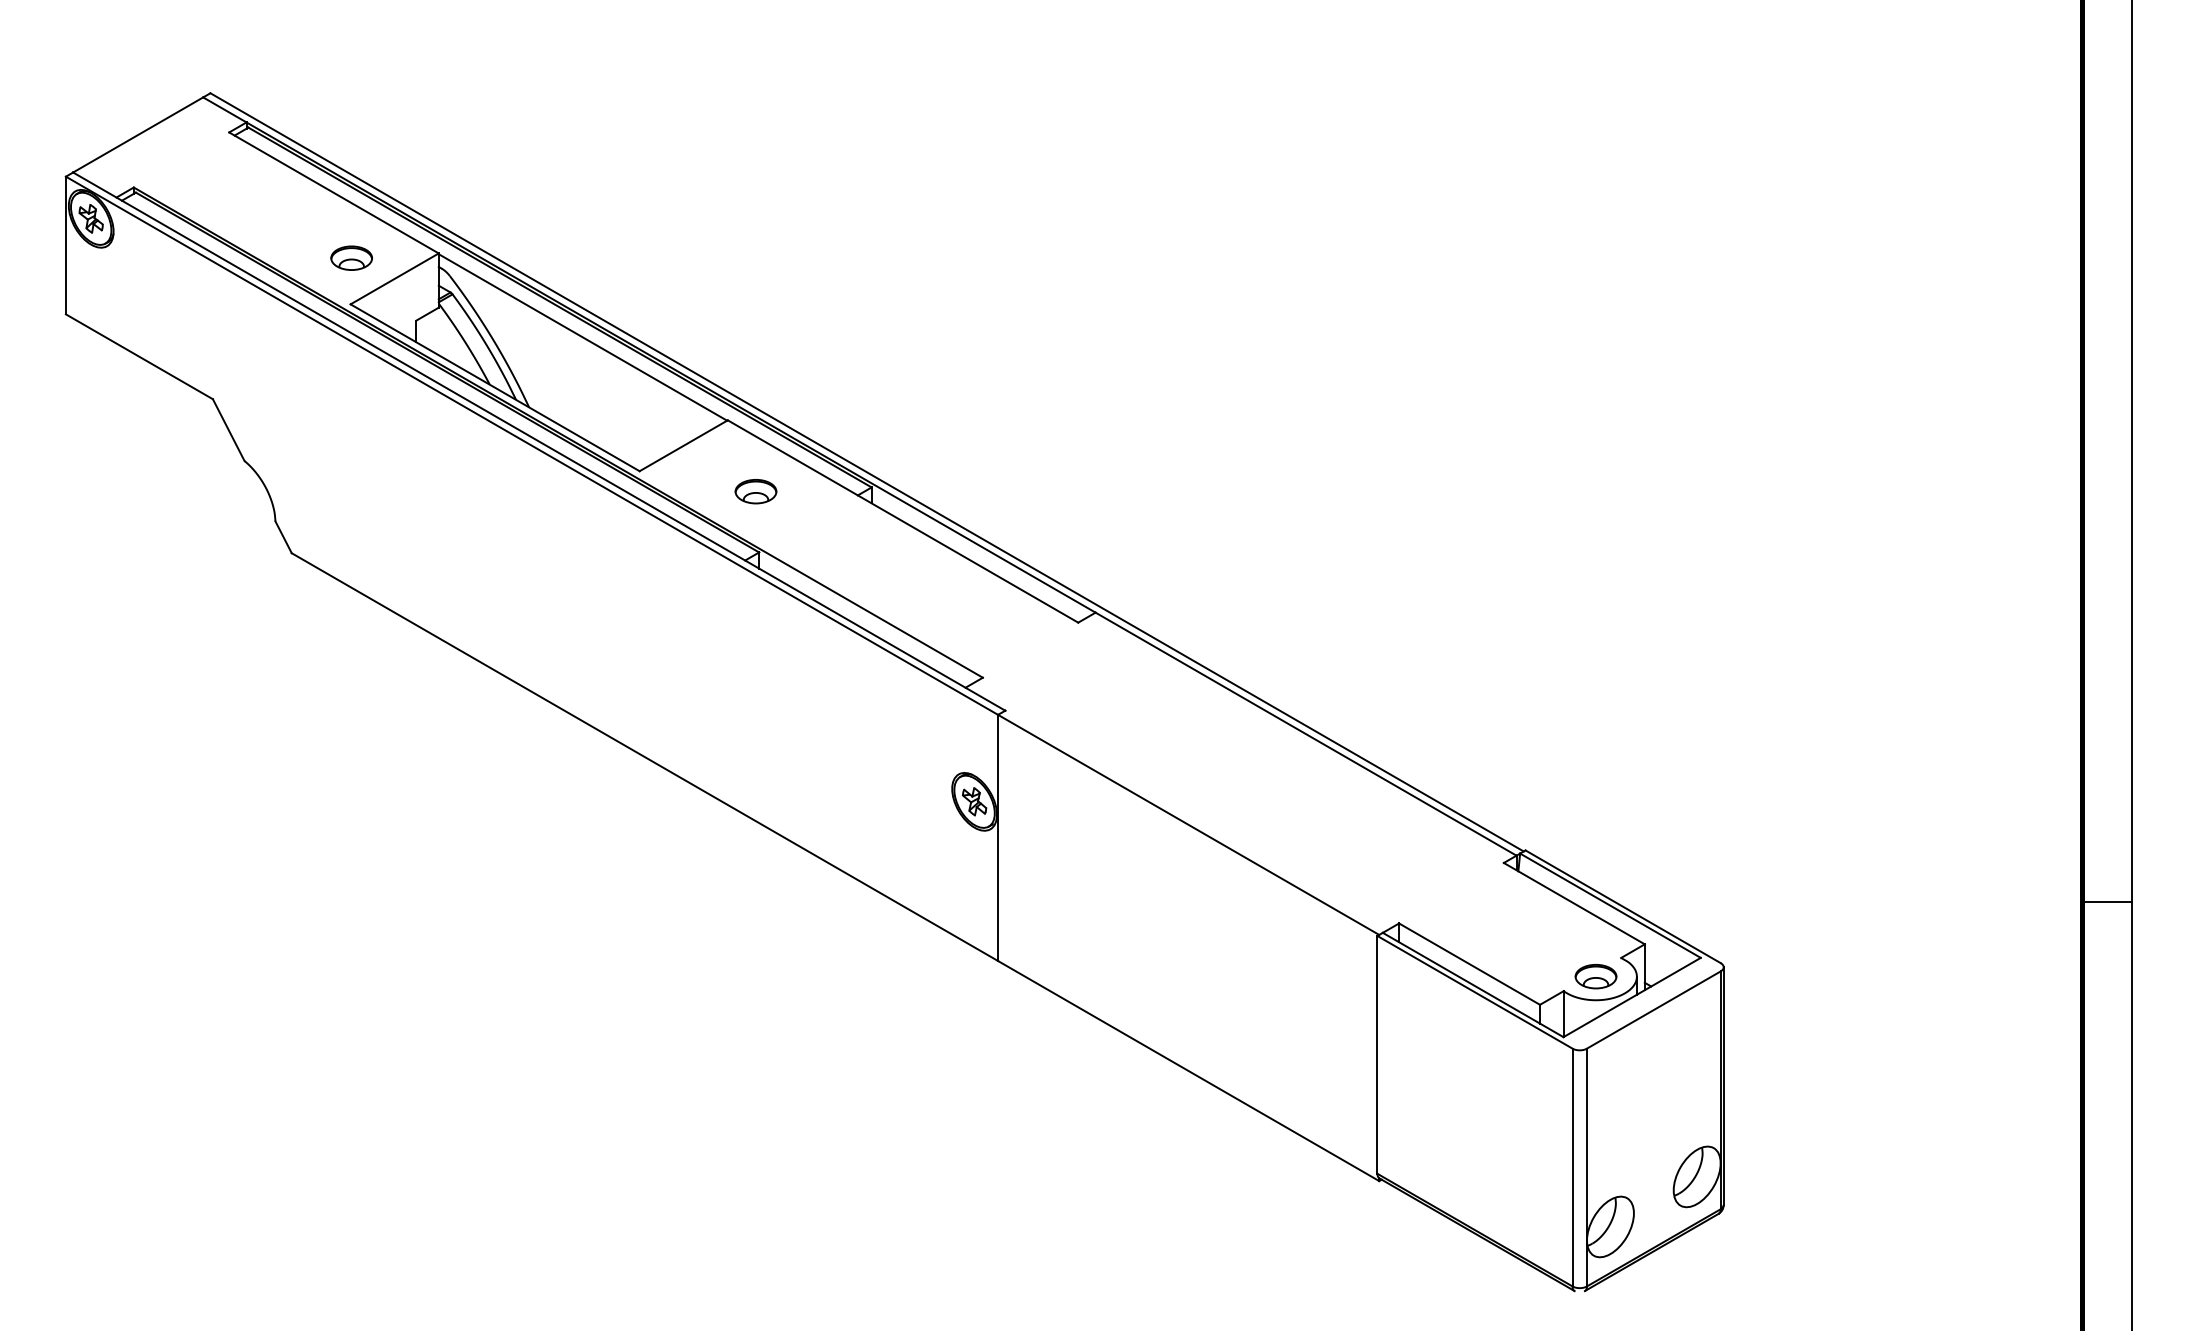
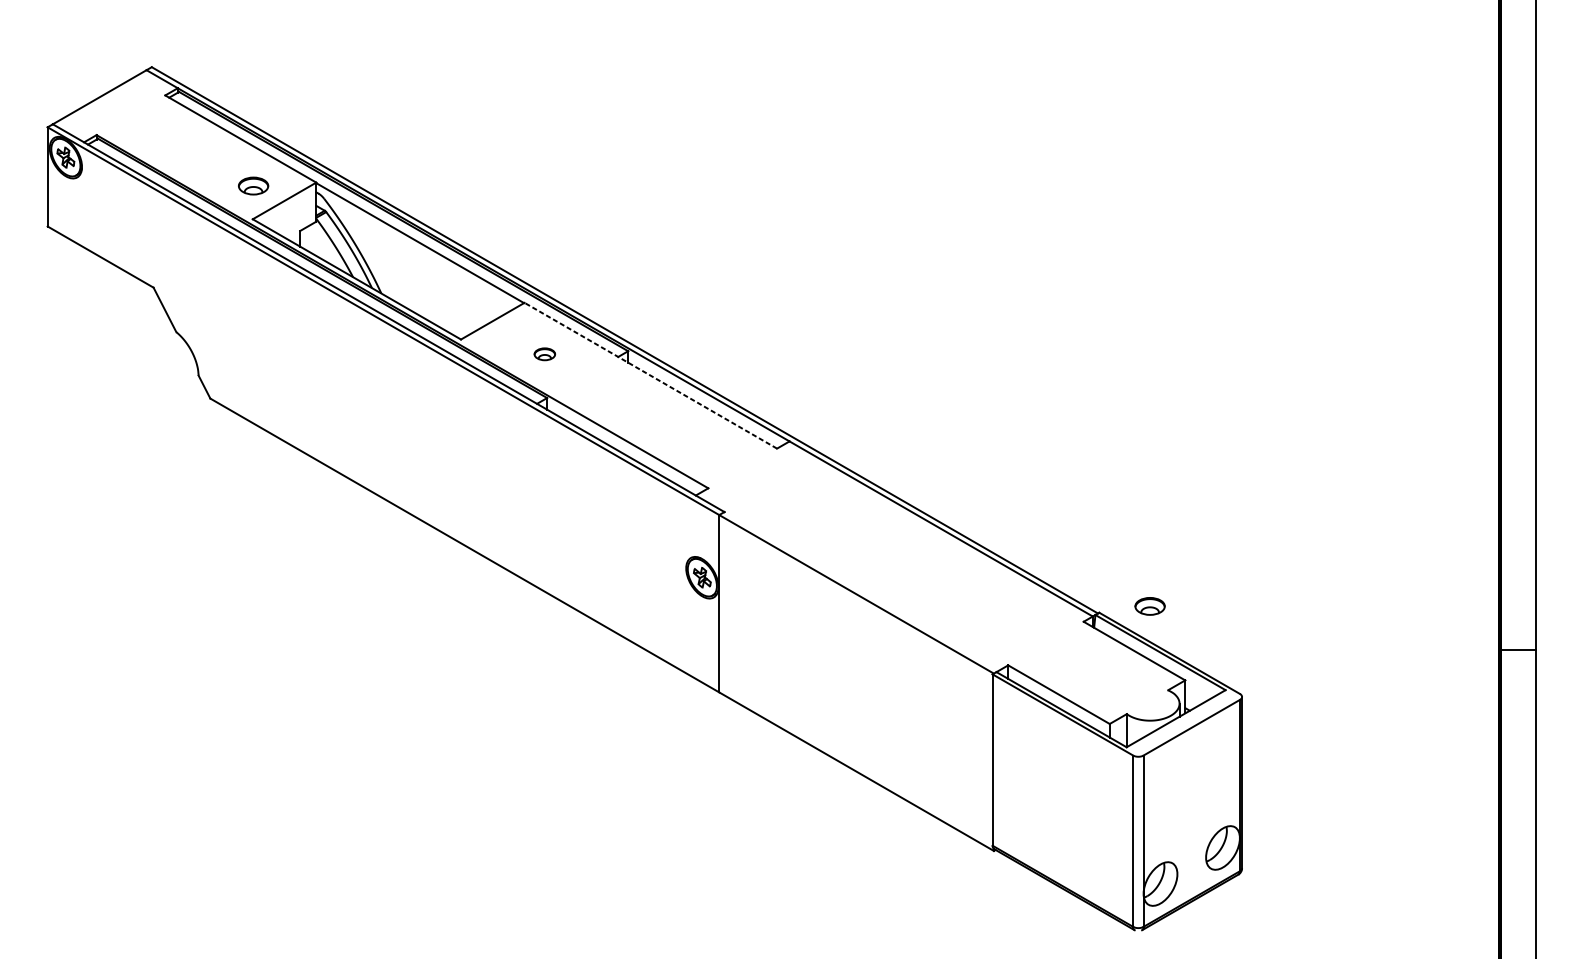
part: (755, 491) -> (544, 354), size x0.7
line: (902, 521) -> (650, 375), solid -> dashed
part: (1595, 976) -> (1149, 606), moved

